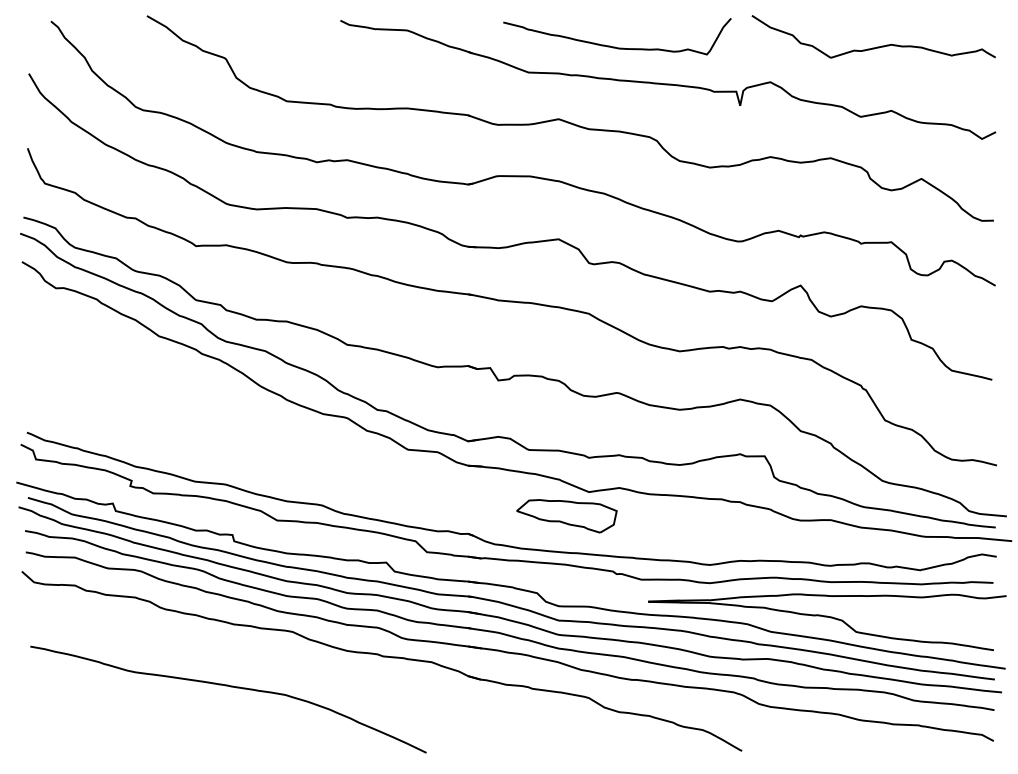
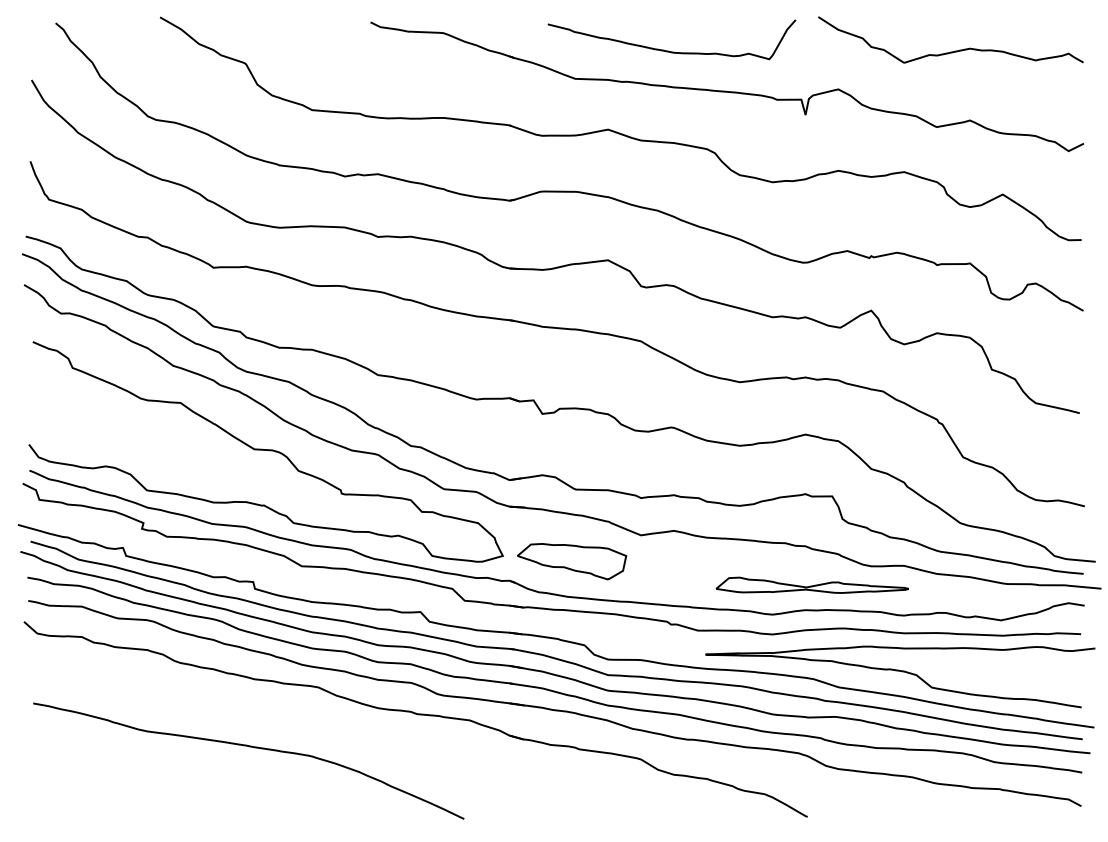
curve: (243, 414) -> (265, 450), added
part: (567, 516) -> (572, 561), moved
part: (745, 537) -> (811, 584), added

